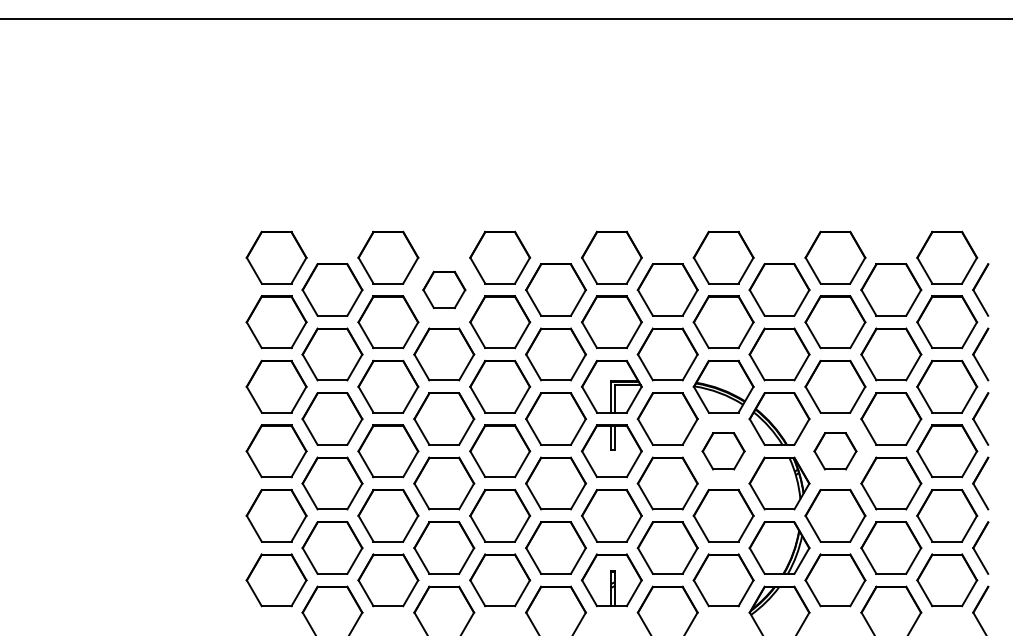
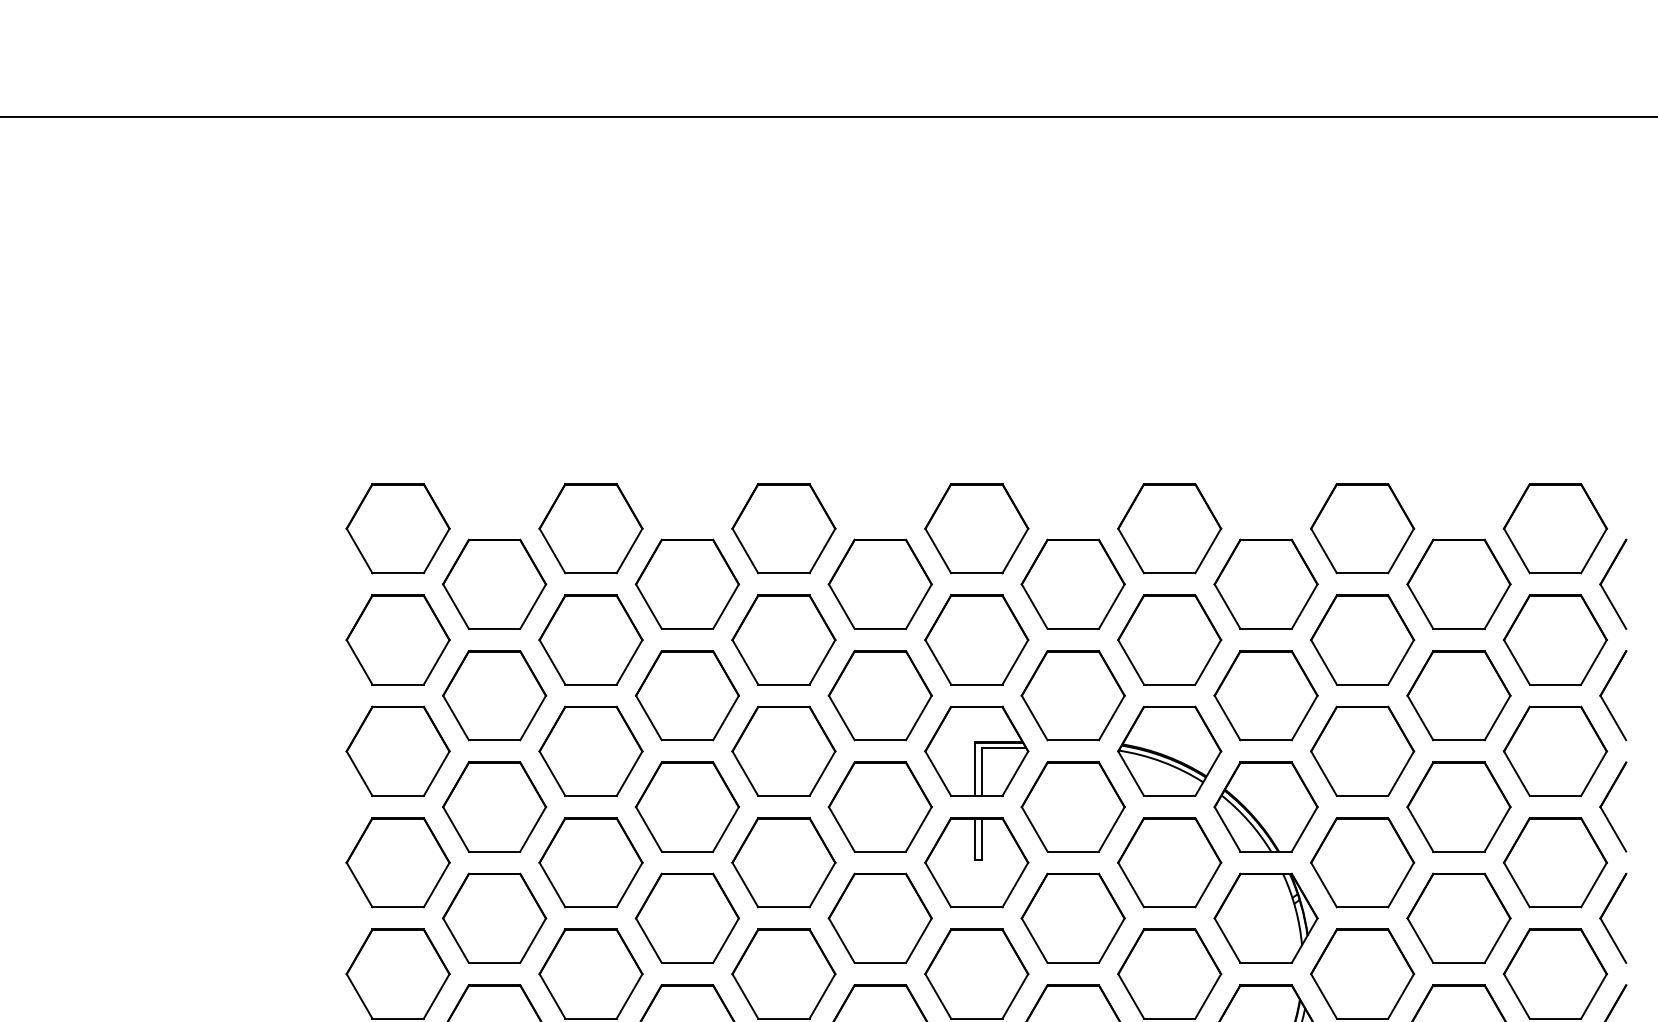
part: (444, 289) -> (687, 583), size x1.43
part: (723, 451) -> (1169, 863), size x1.43
part: (835, 451) -> (1362, 863), size x1.43

